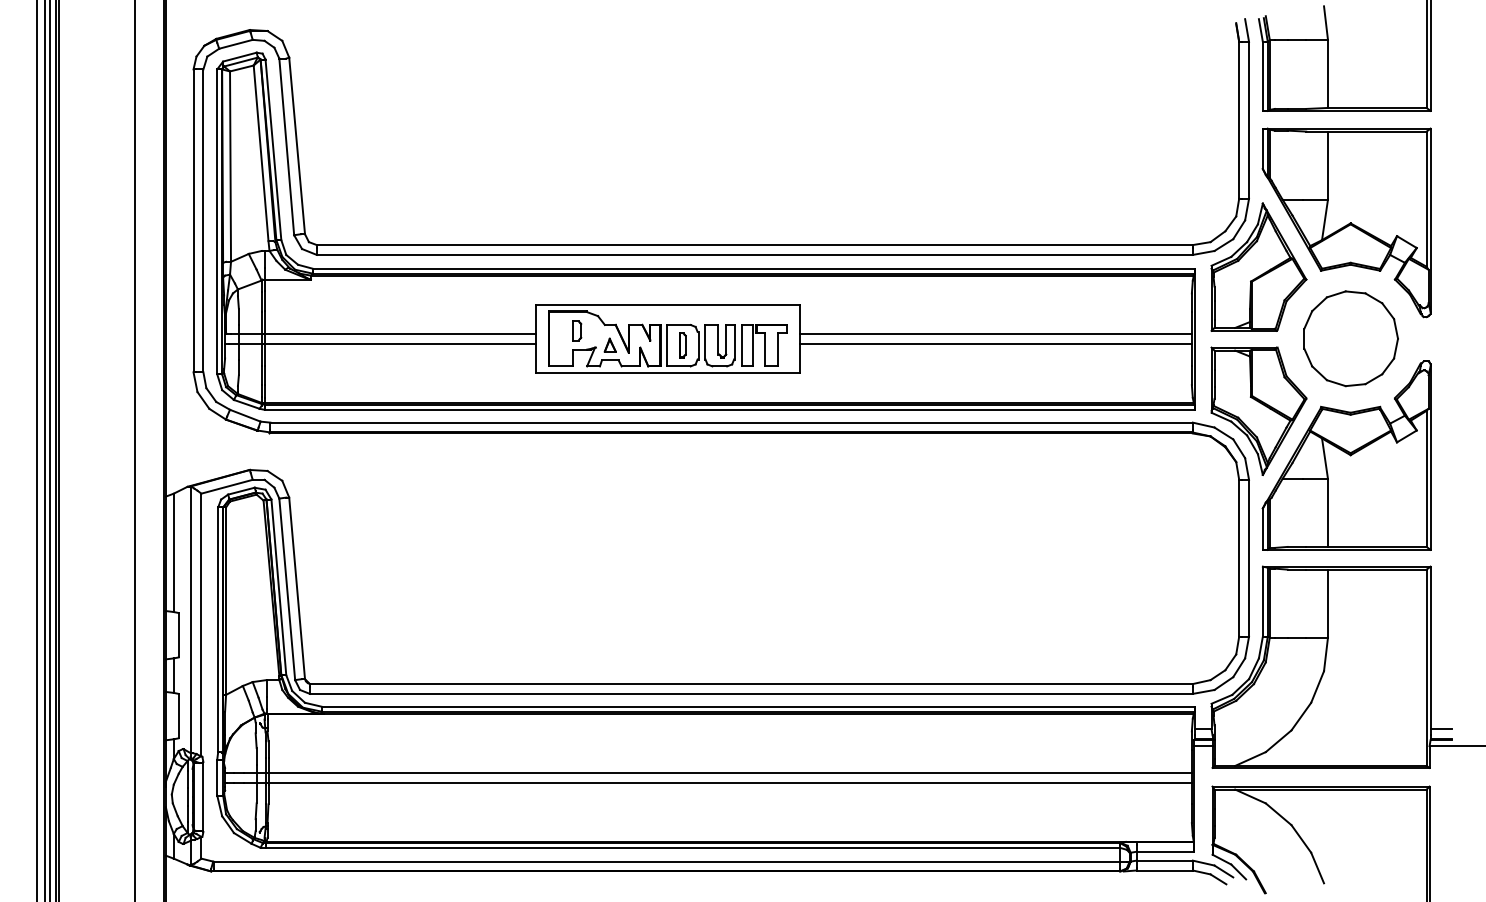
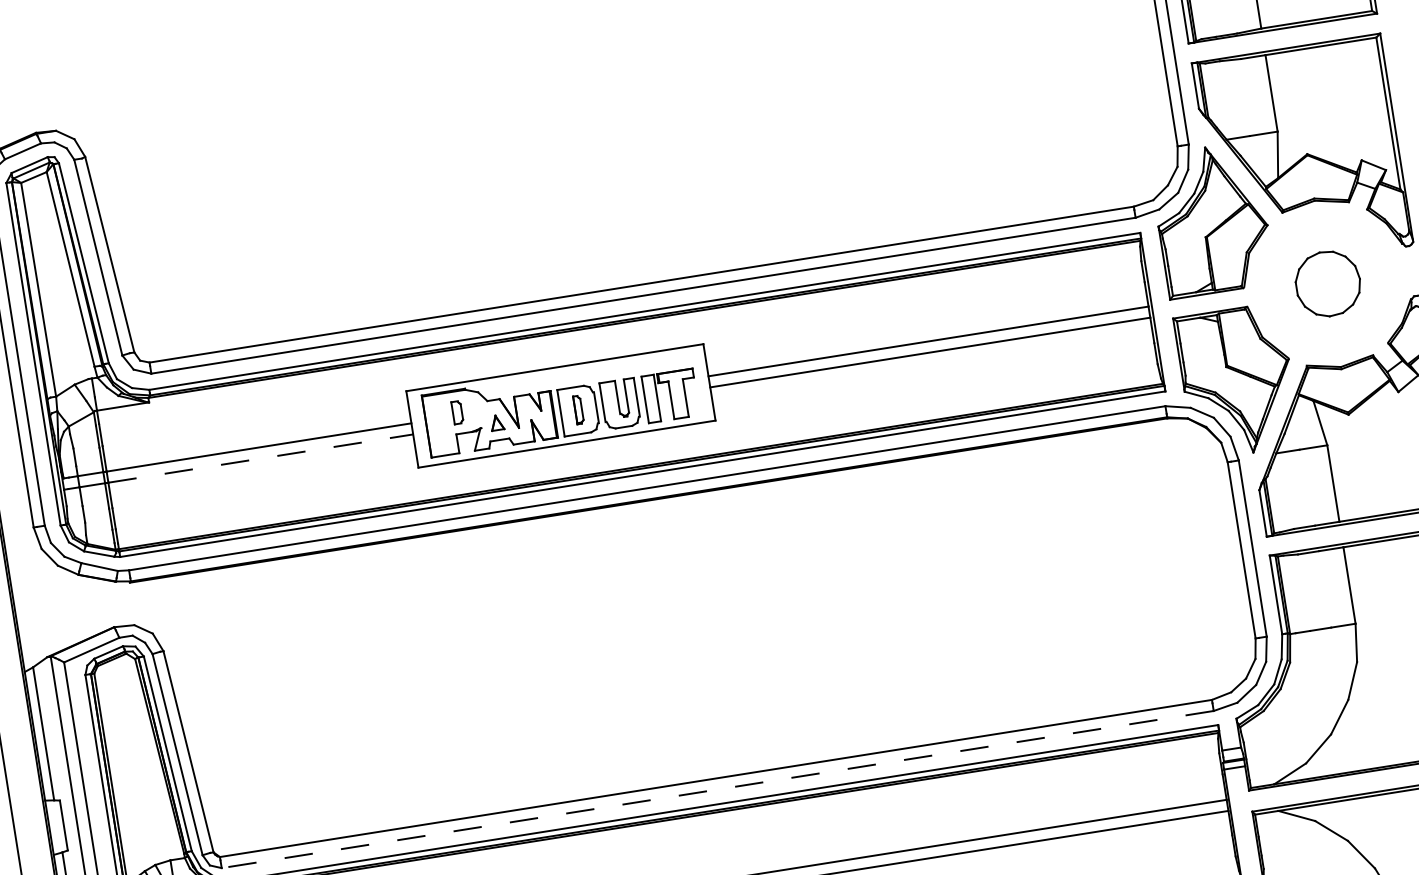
part: (1350, 338) -> (1327, 283), size x0.6
line: (400, 343) -> (261, 458), solid -> dashed
line: (750, 693) -> (716, 789), solid -> dashed

